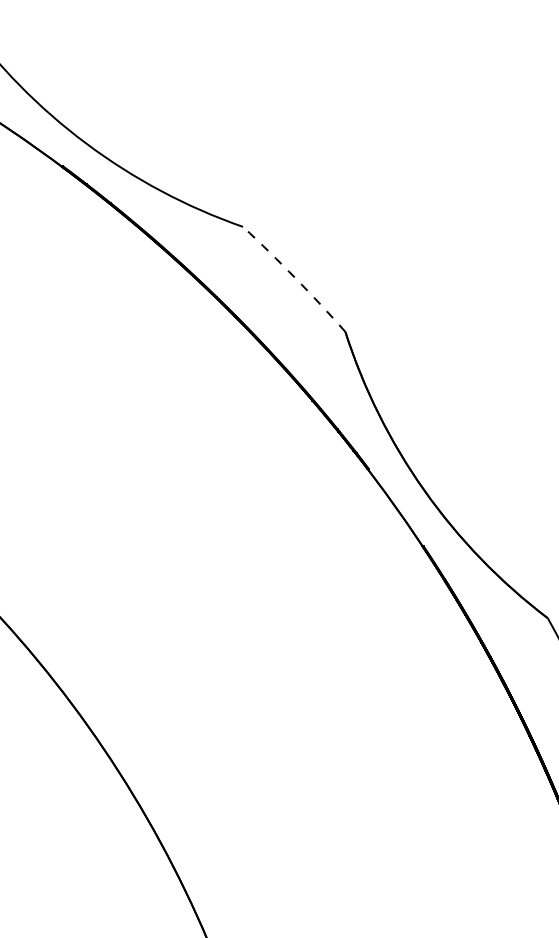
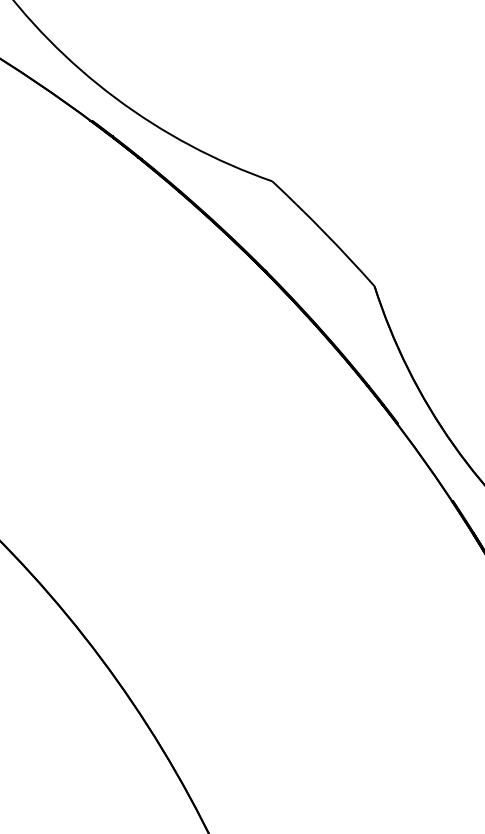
arc: (295, 278) -> (324, 232), dashed -> solid

